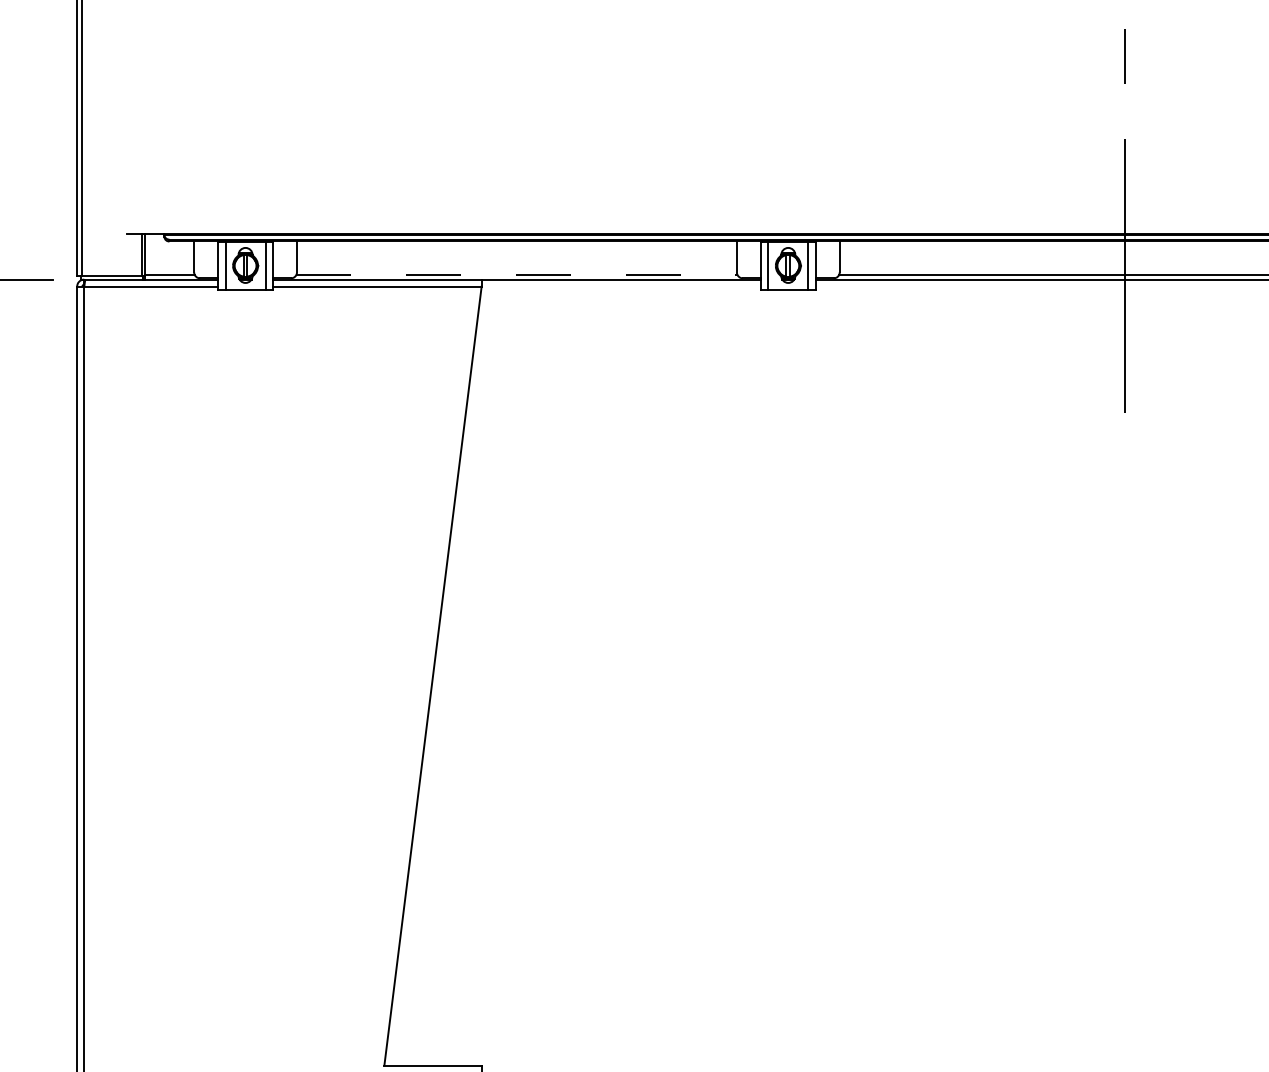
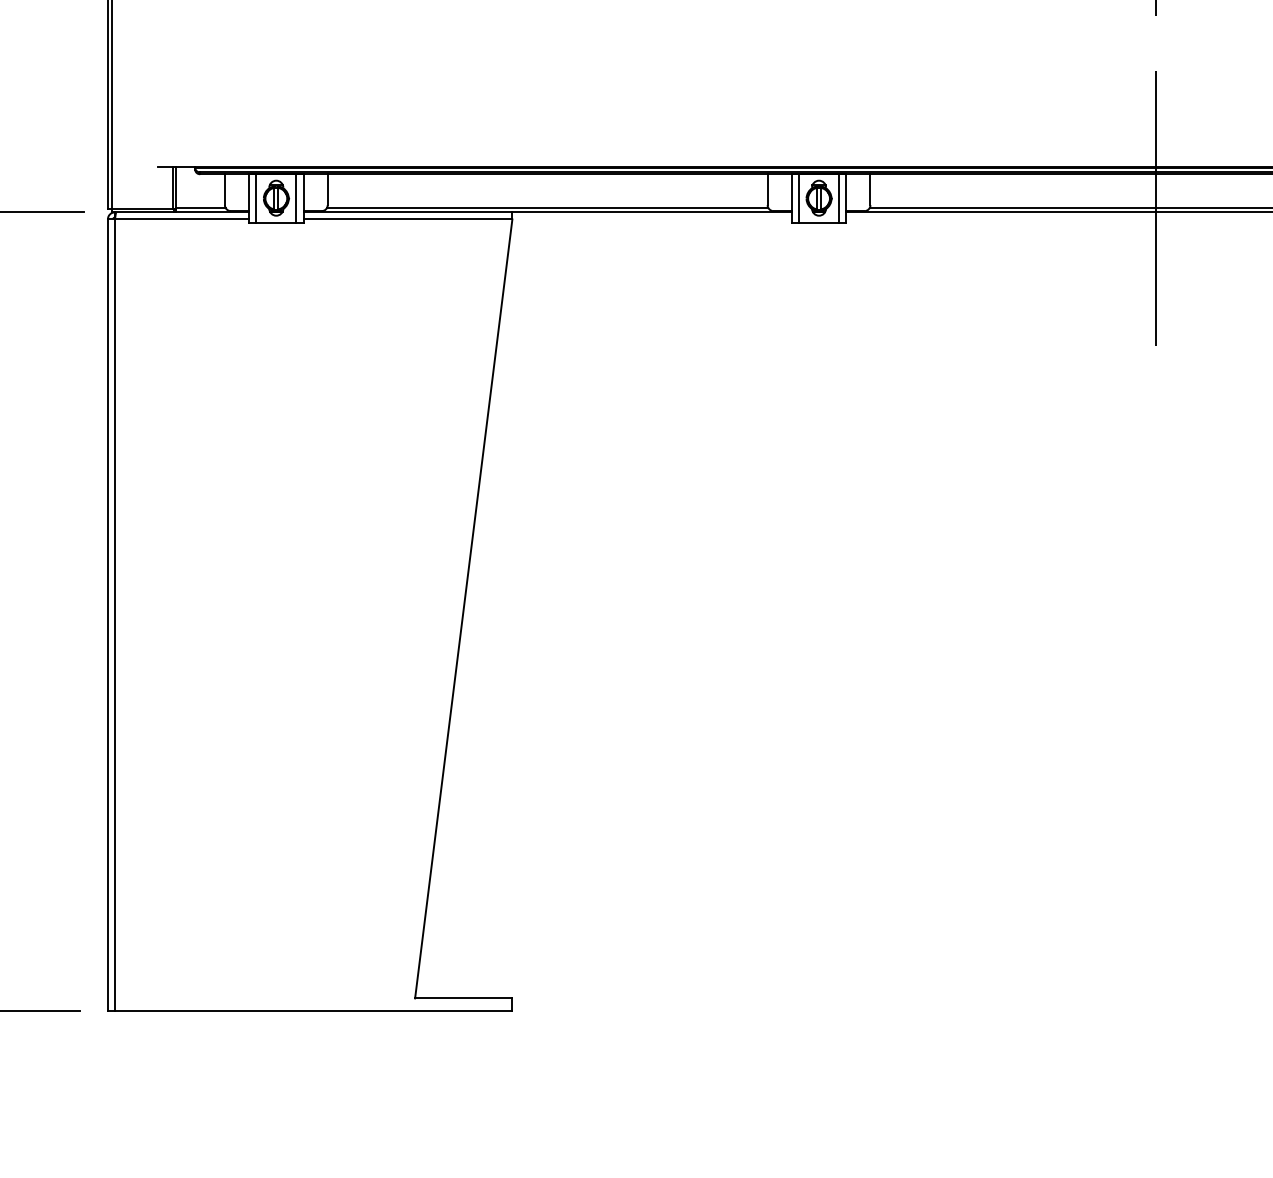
line: (516, 274) -> (547, 207), dashed -> solid

